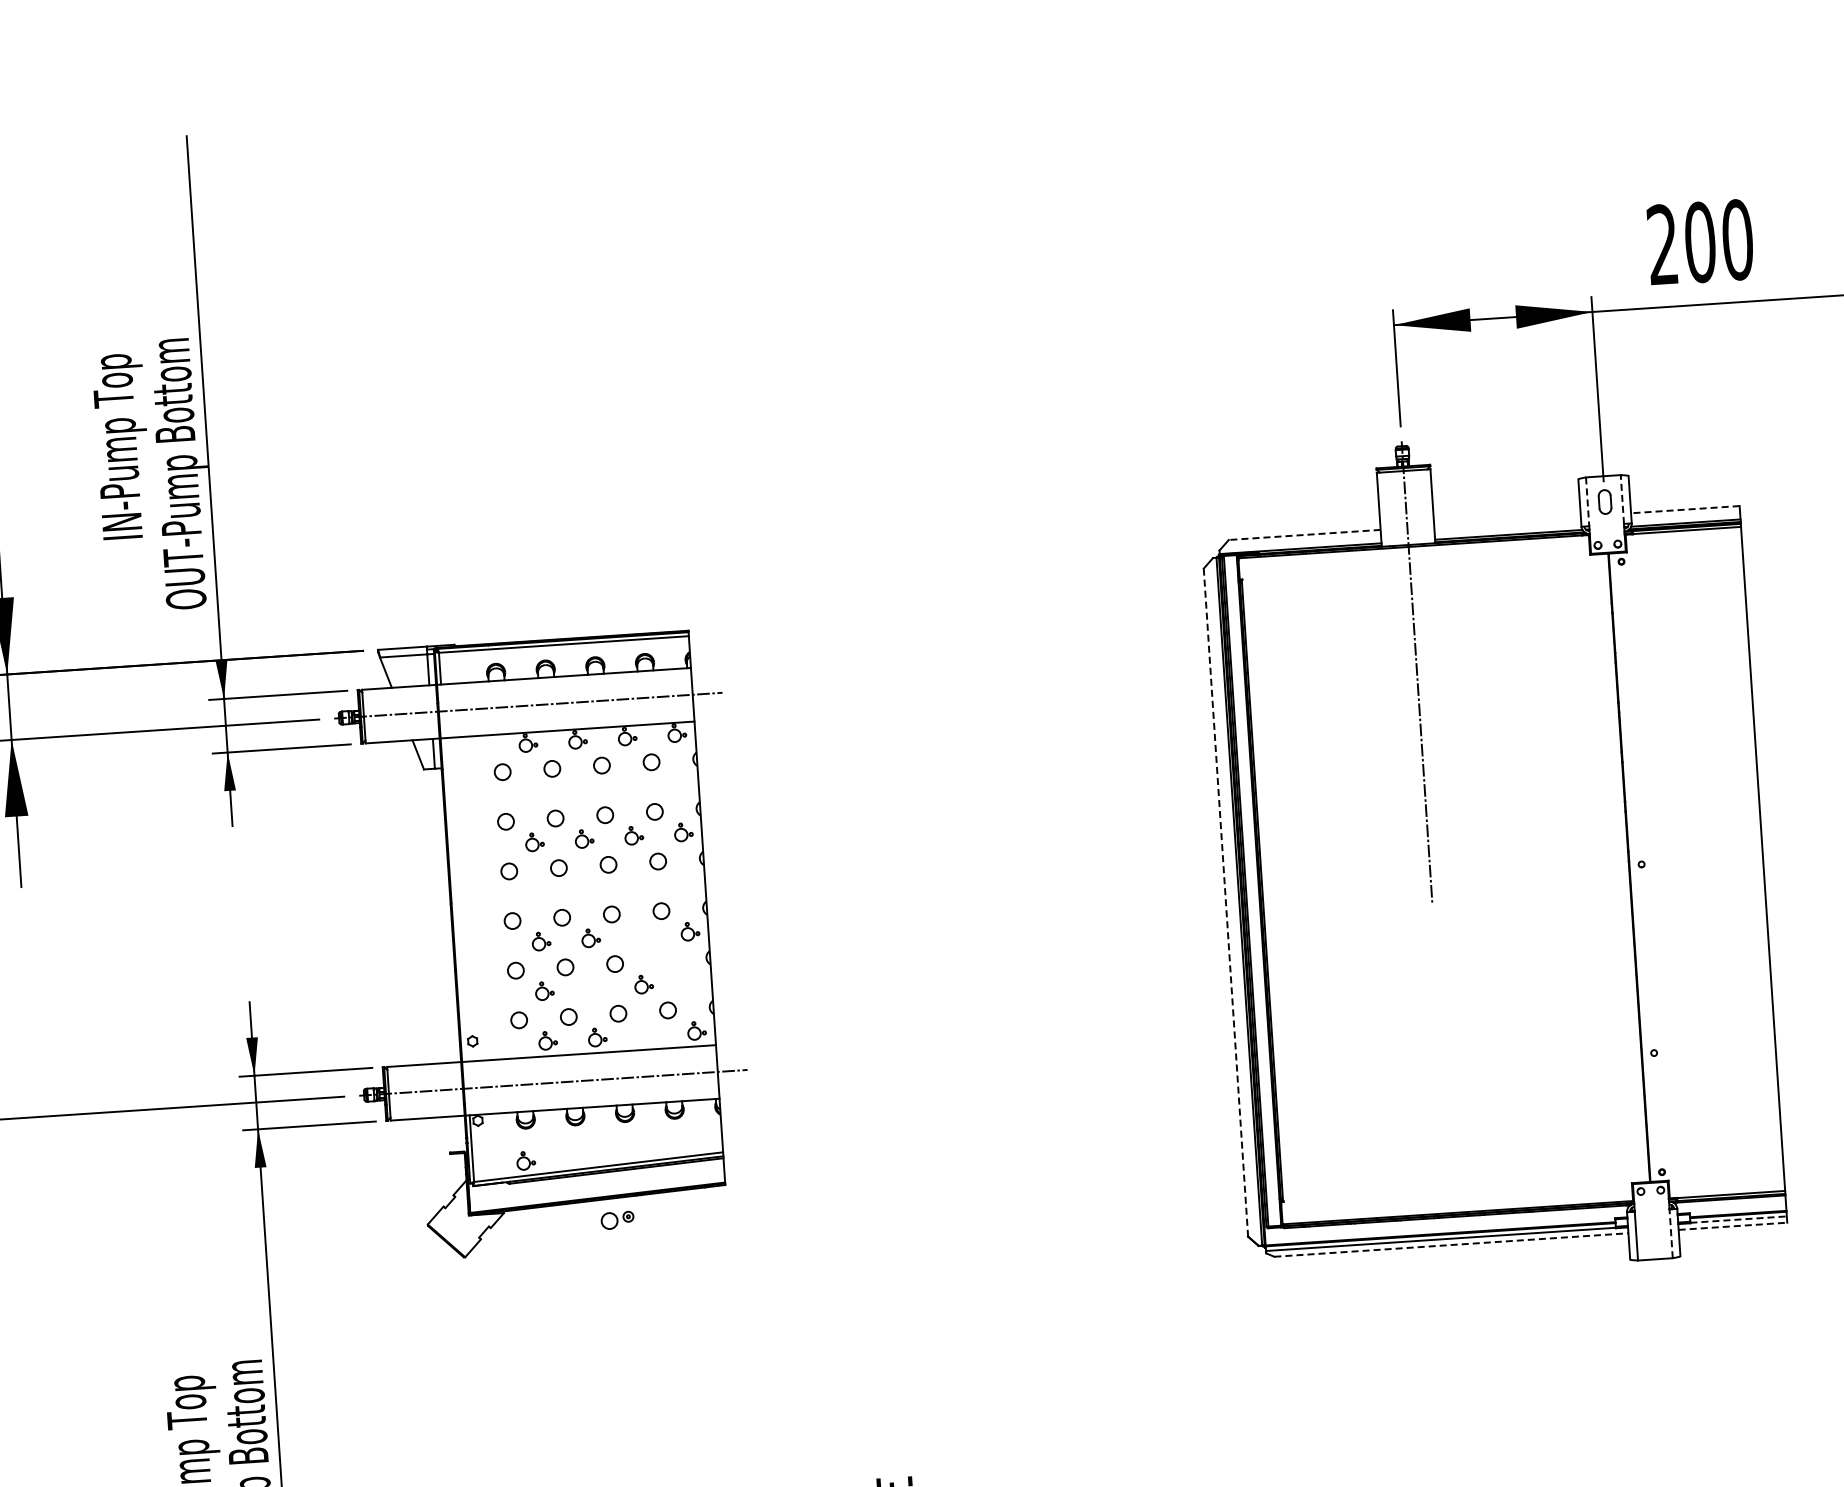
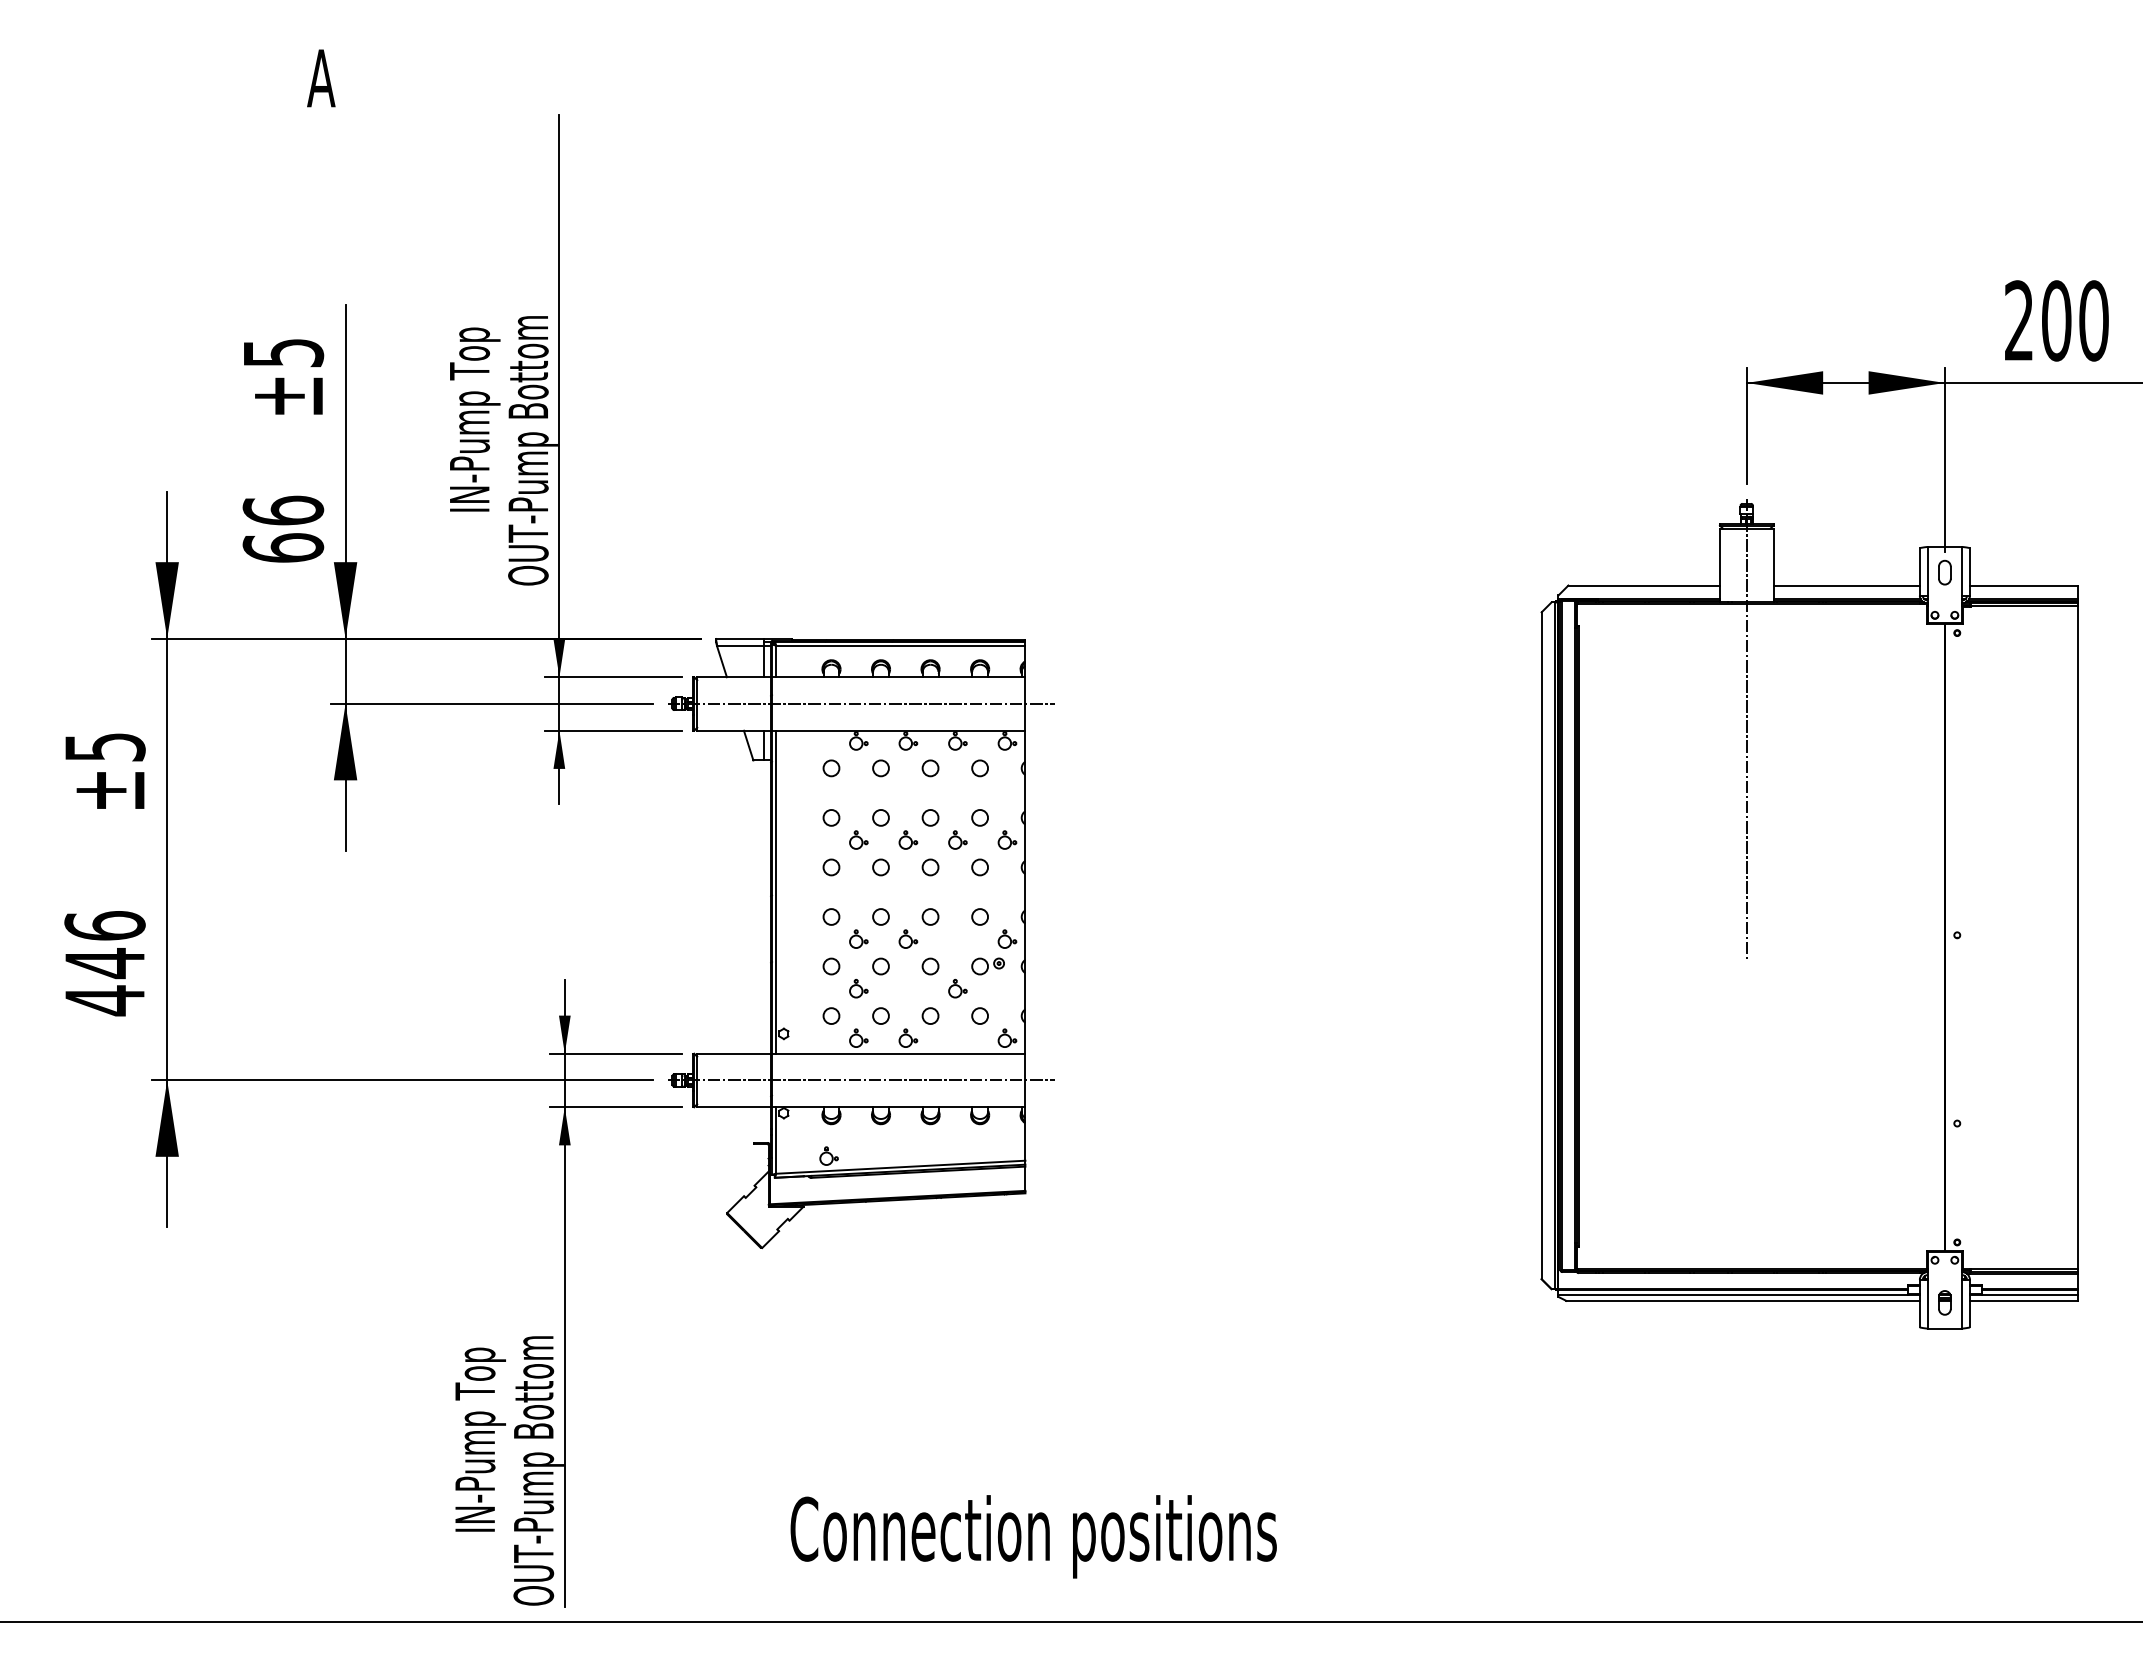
line: (1622, 498) -> (1962, 570), dashed -> solid
line: (1587, 502) -> (1927, 571), dashed -> solid
line: (1684, 509) -> (2023, 585), dashed -> solid
line: (1507, 521) -> (1846, 585), added
line: (1305, 534) -> (1644, 585), dashed -> solid
line: (455, 899) -> (776, 891), added
line: (1225, 903) -> (1541, 946), dashed -> solid
line: (1738, 1219) -> (2030, 1294), dashed -> solid
part: (617, 1220) -> (987, 966), moved
line: (1733, 1225) -> (2024, 1300), dashed -> solid
part: (1653, 1233) -> (1944, 1302), added
line: (1671, 1233) -> (1962, 1303), dashed -> solid
line: (1451, 1244) -> (1743, 1300), dashed -> solid

